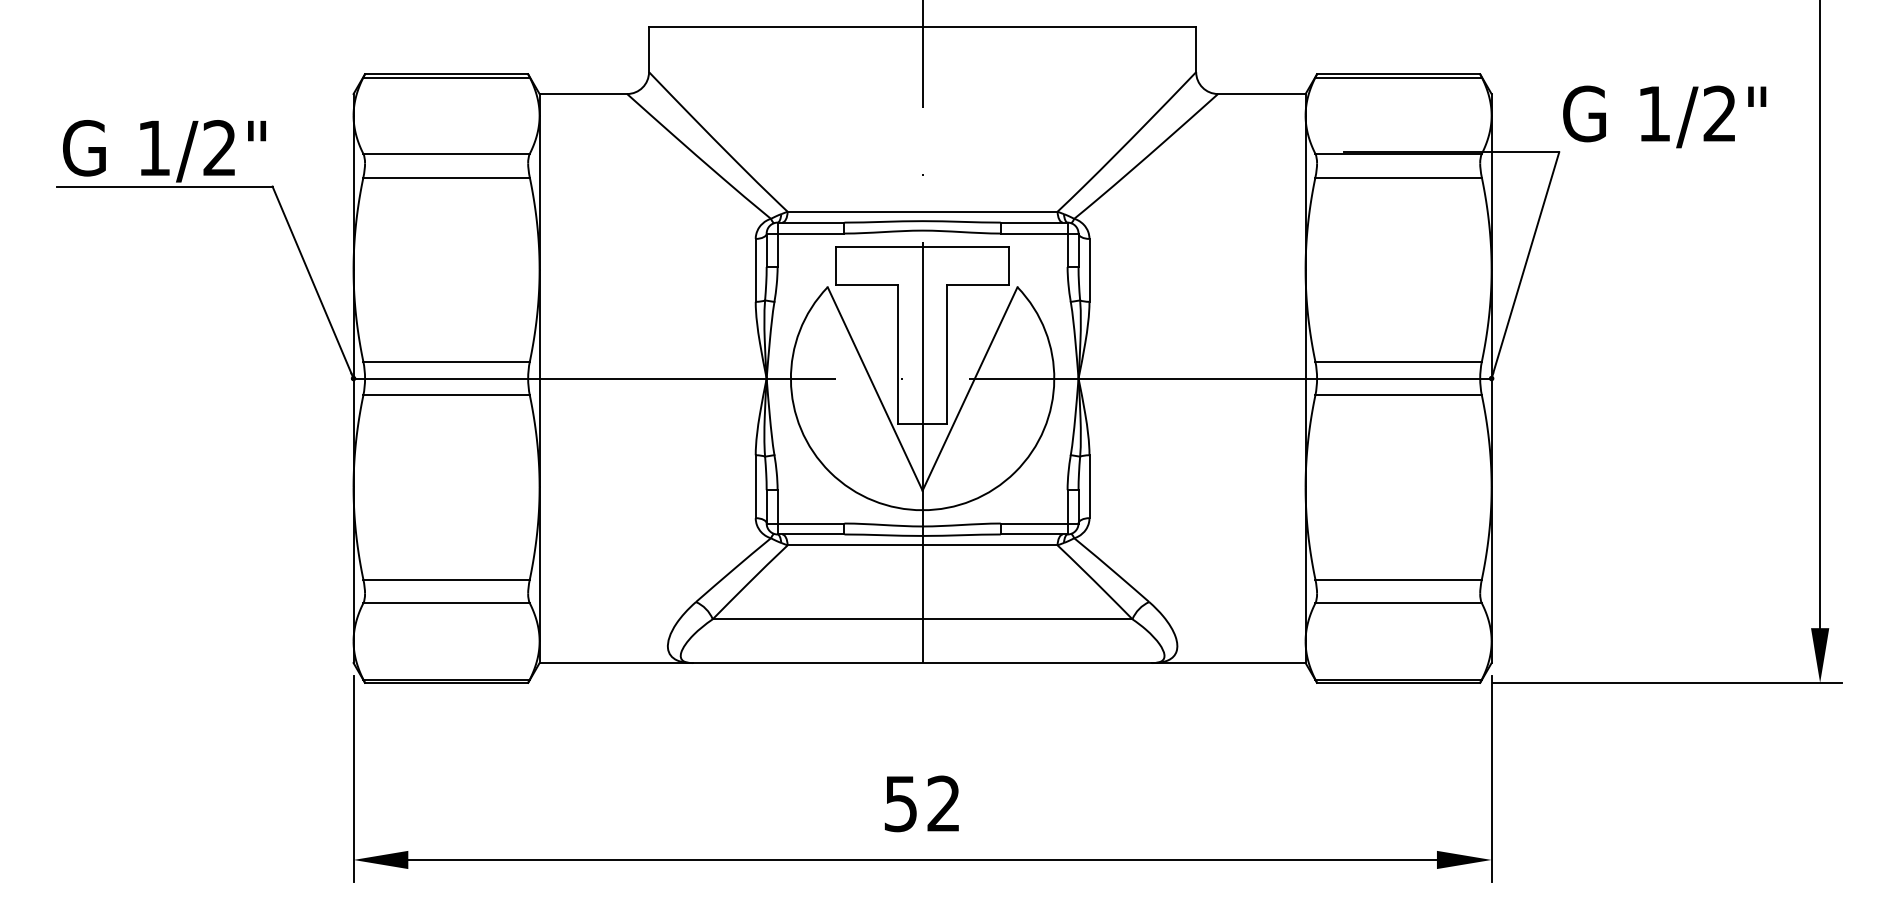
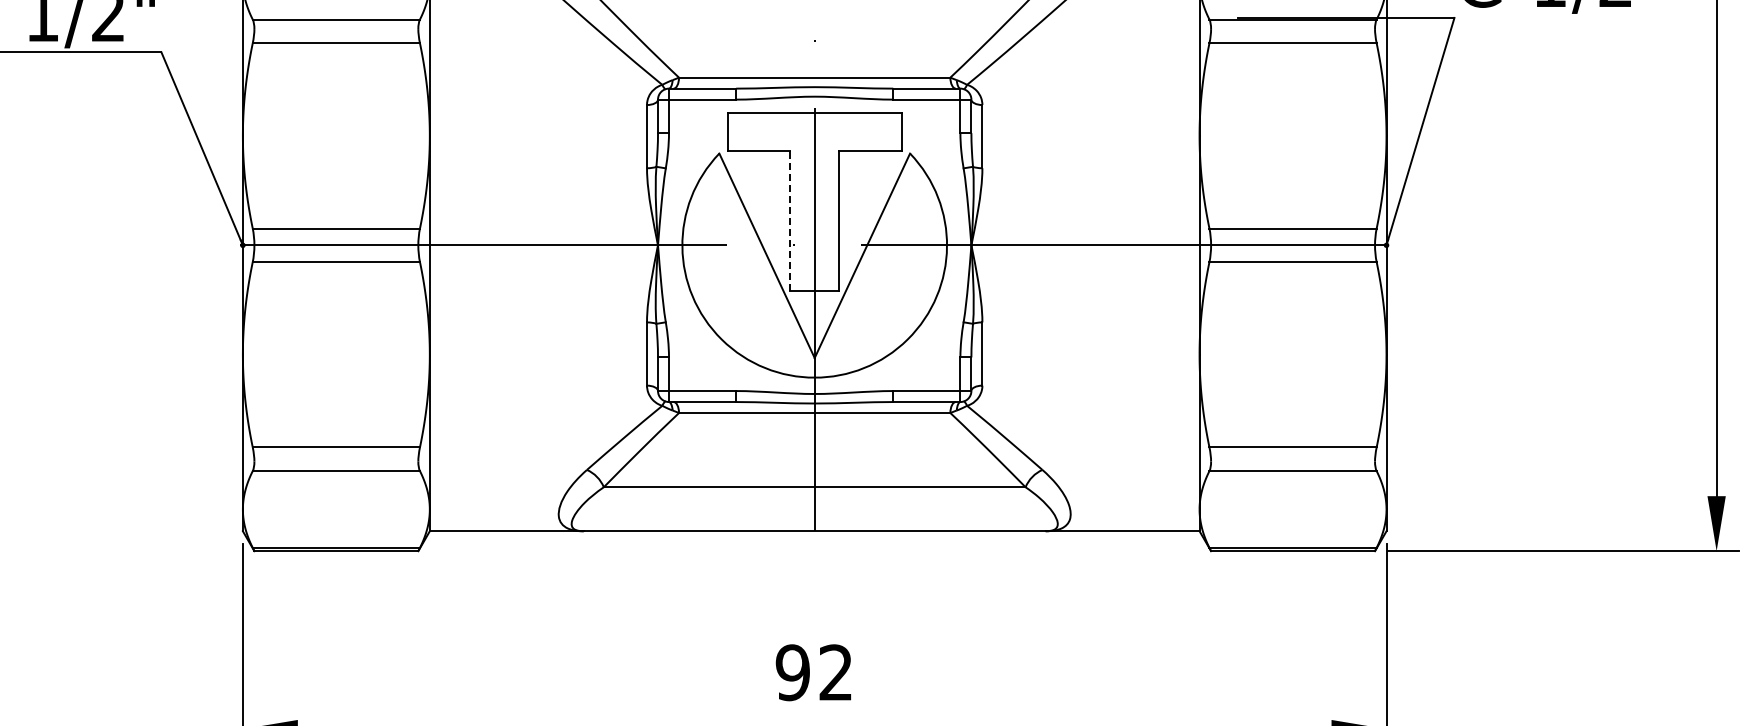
line: (898, 354) -> (790, 221), solid -> dashed
text: (900, 803) -> (792, 672), 52 -> 92

